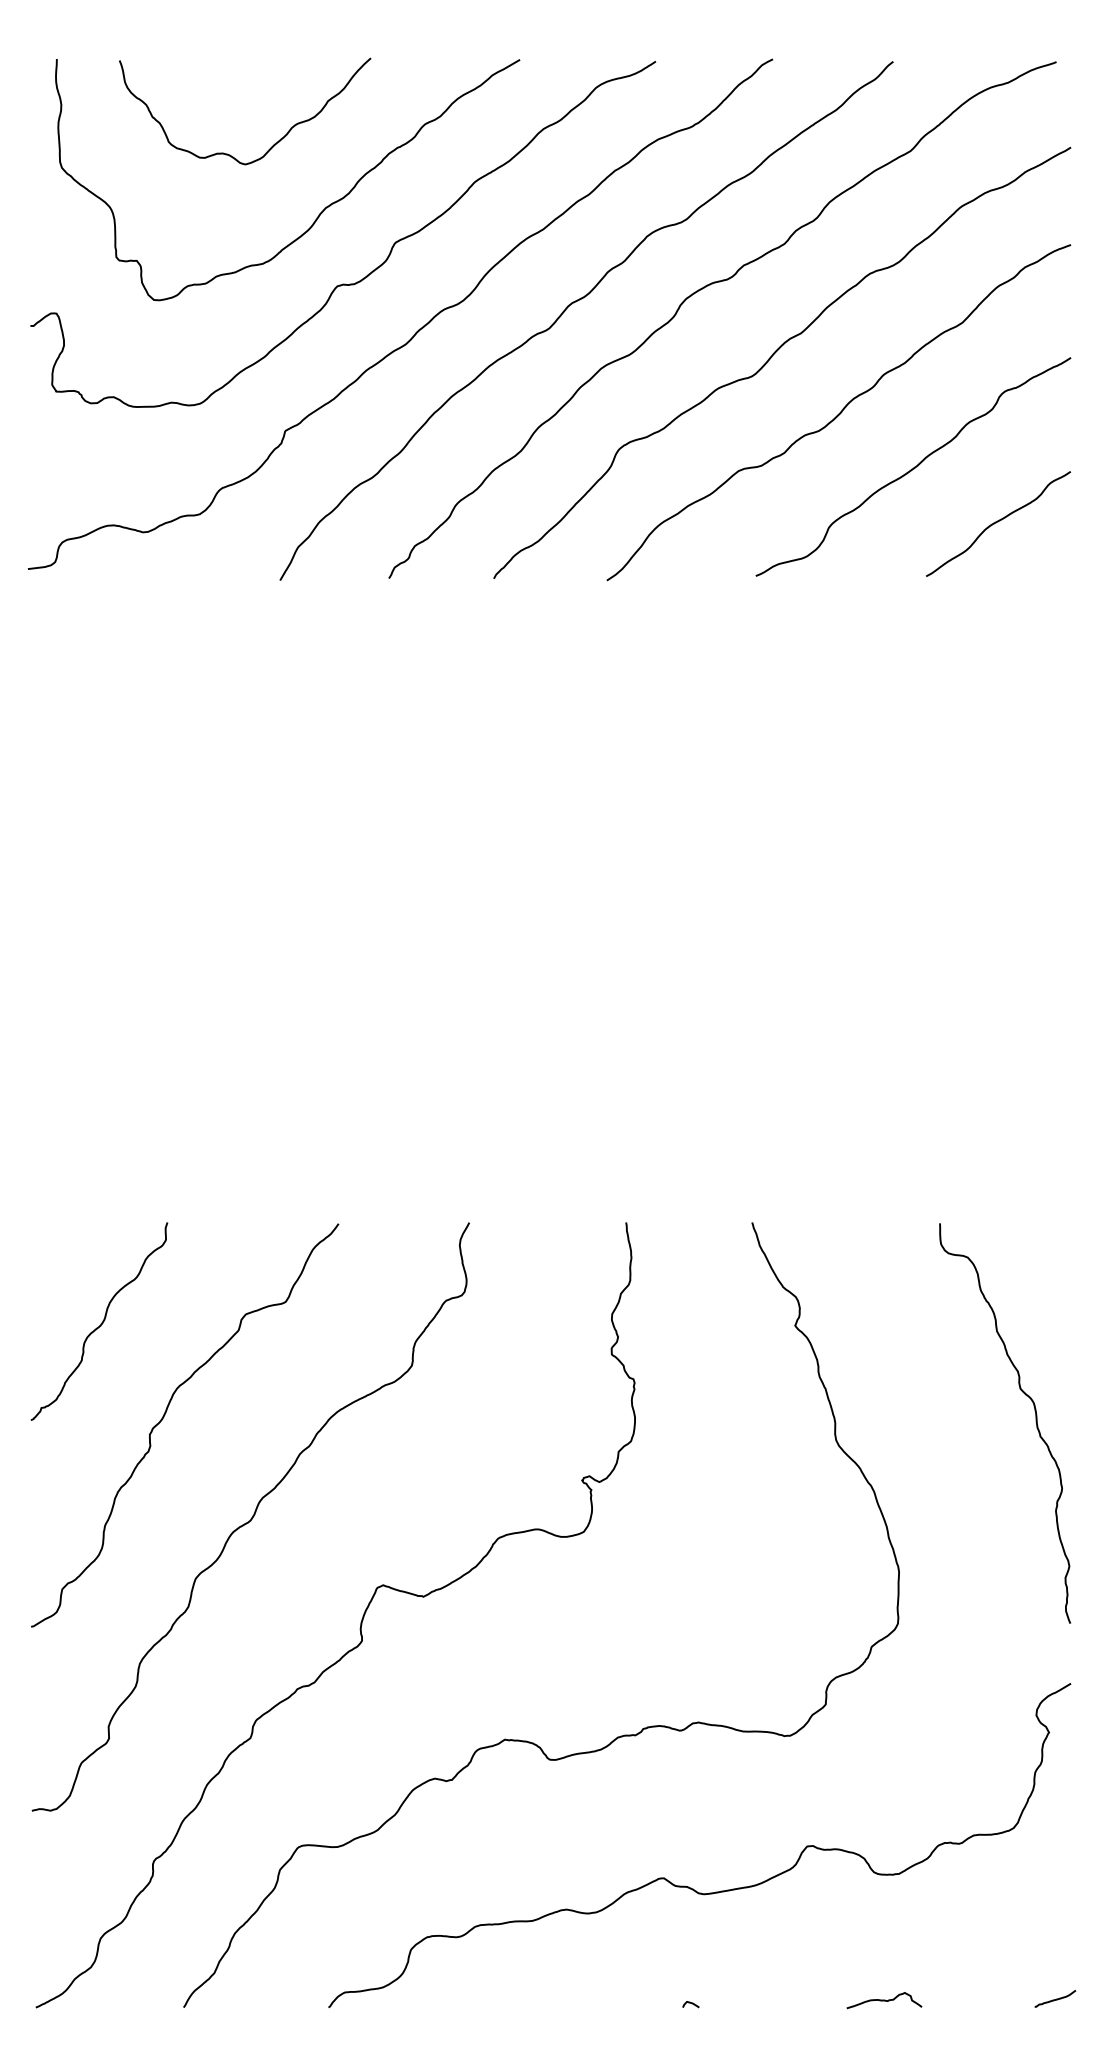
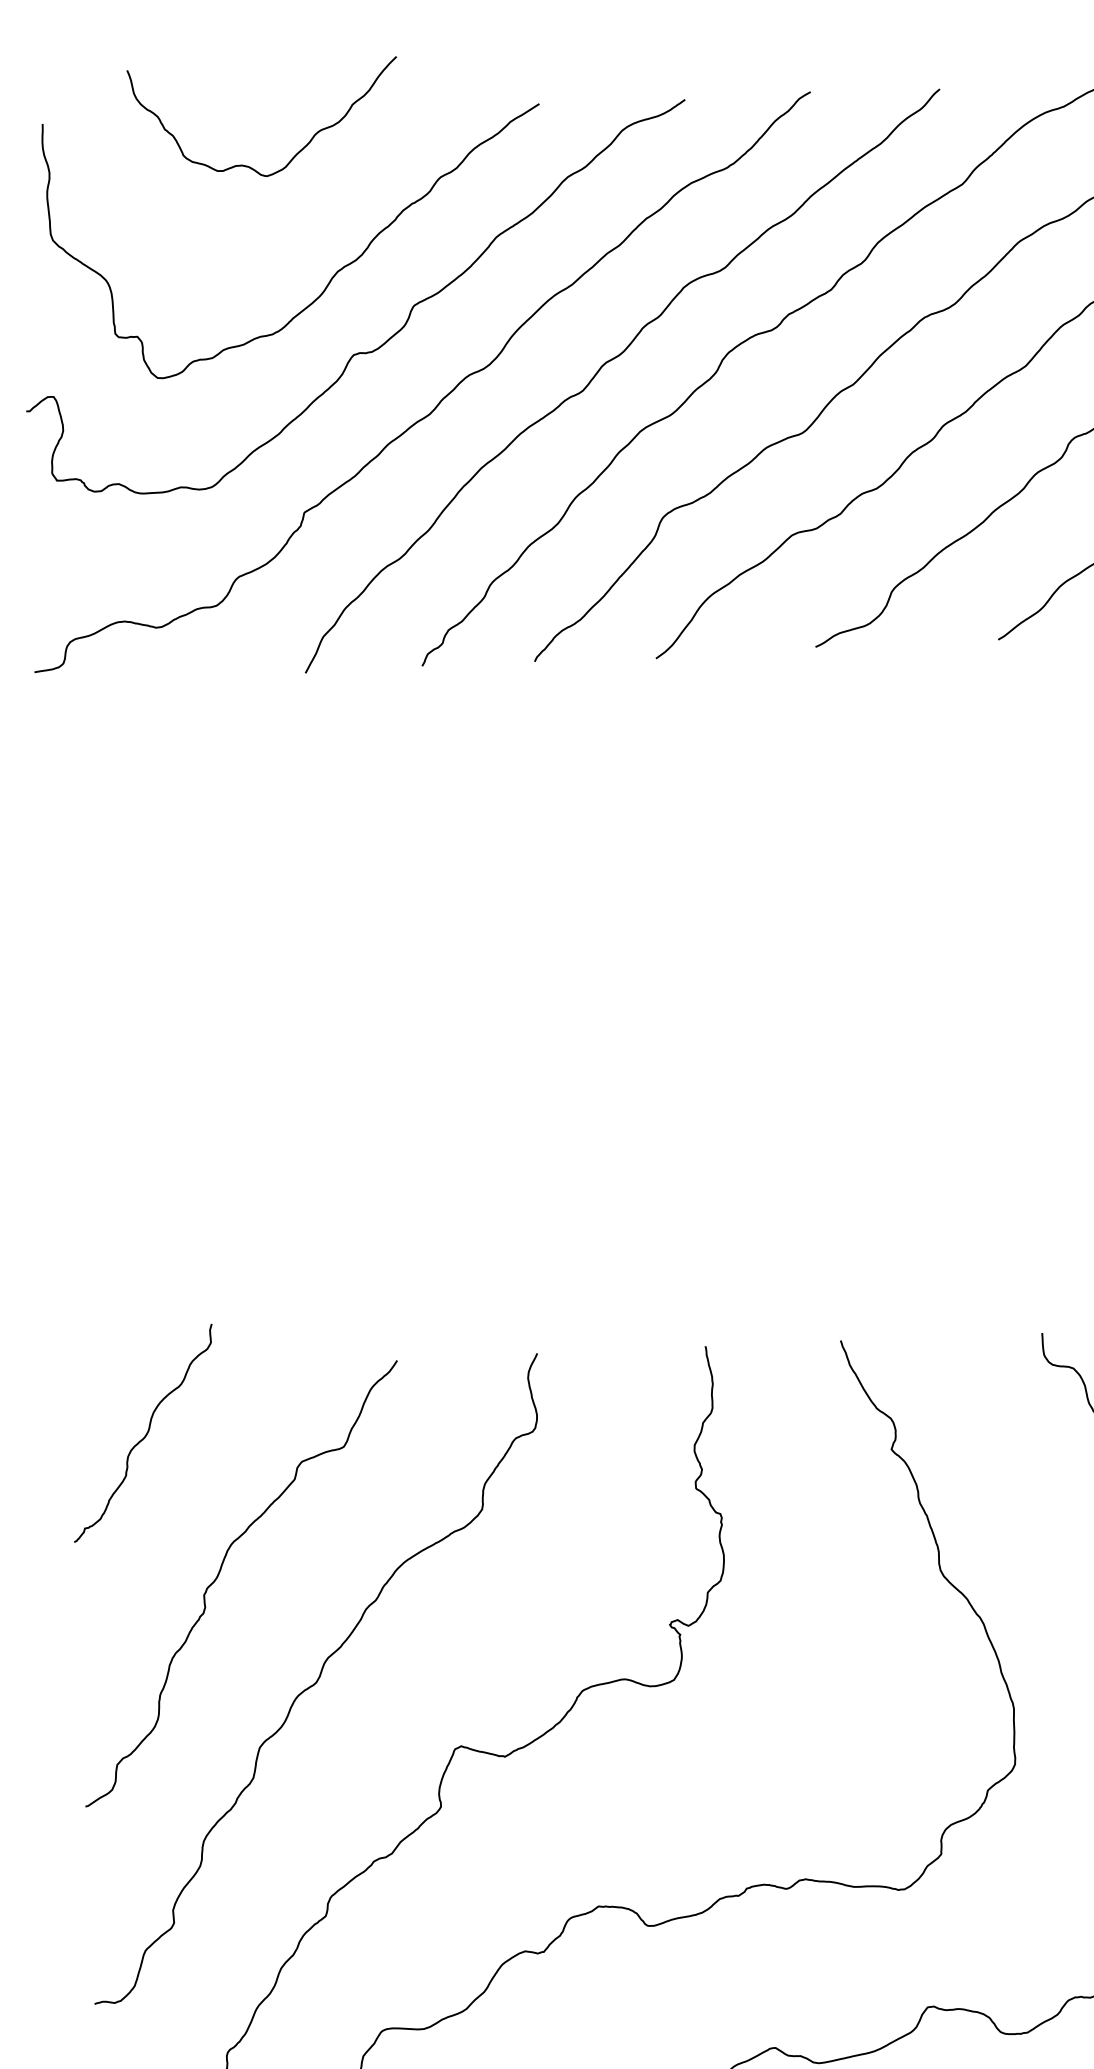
curve: (274, 143) -> (296, 152), moved
curve: (101, 1322) -> (145, 1434), moved

